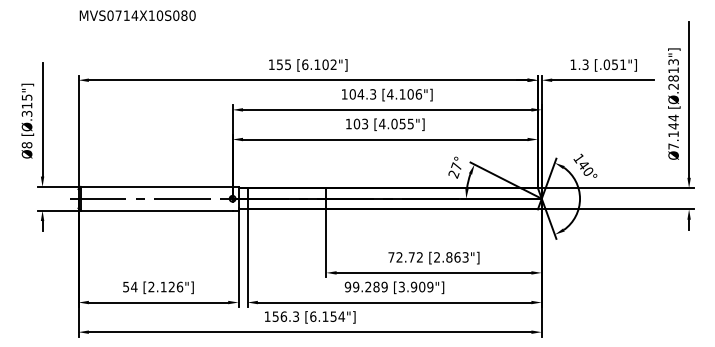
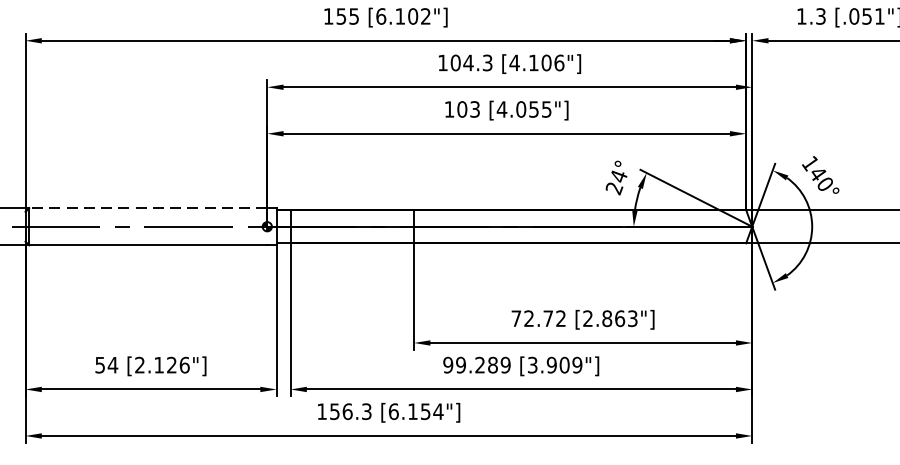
text: (456, 166) -> (618, 176), 27° -> 24°
line: (156, 186) -> (147, 207), solid -> dashed

